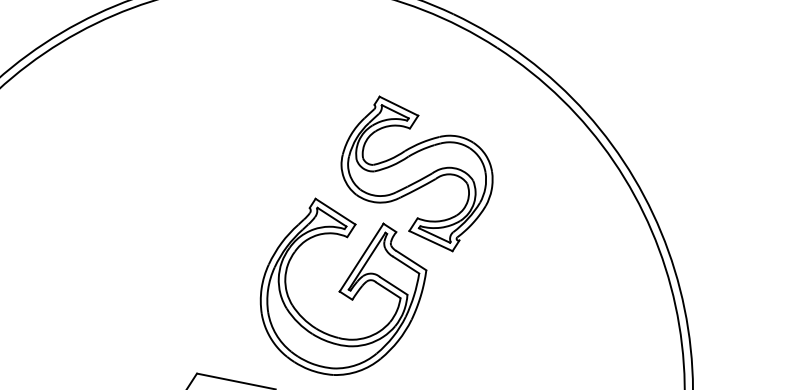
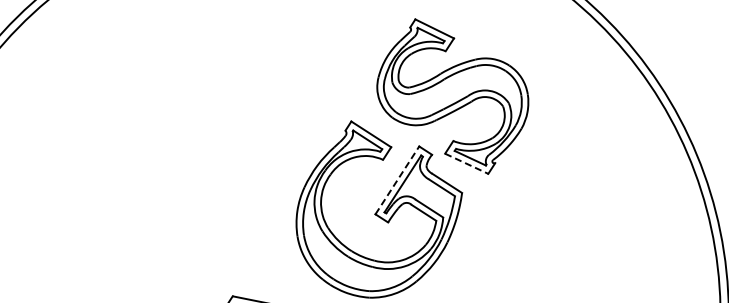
line: (430, 241) -> (466, 164), solid -> dashed
line: (361, 257) -> (397, 180), solid -> dashed

